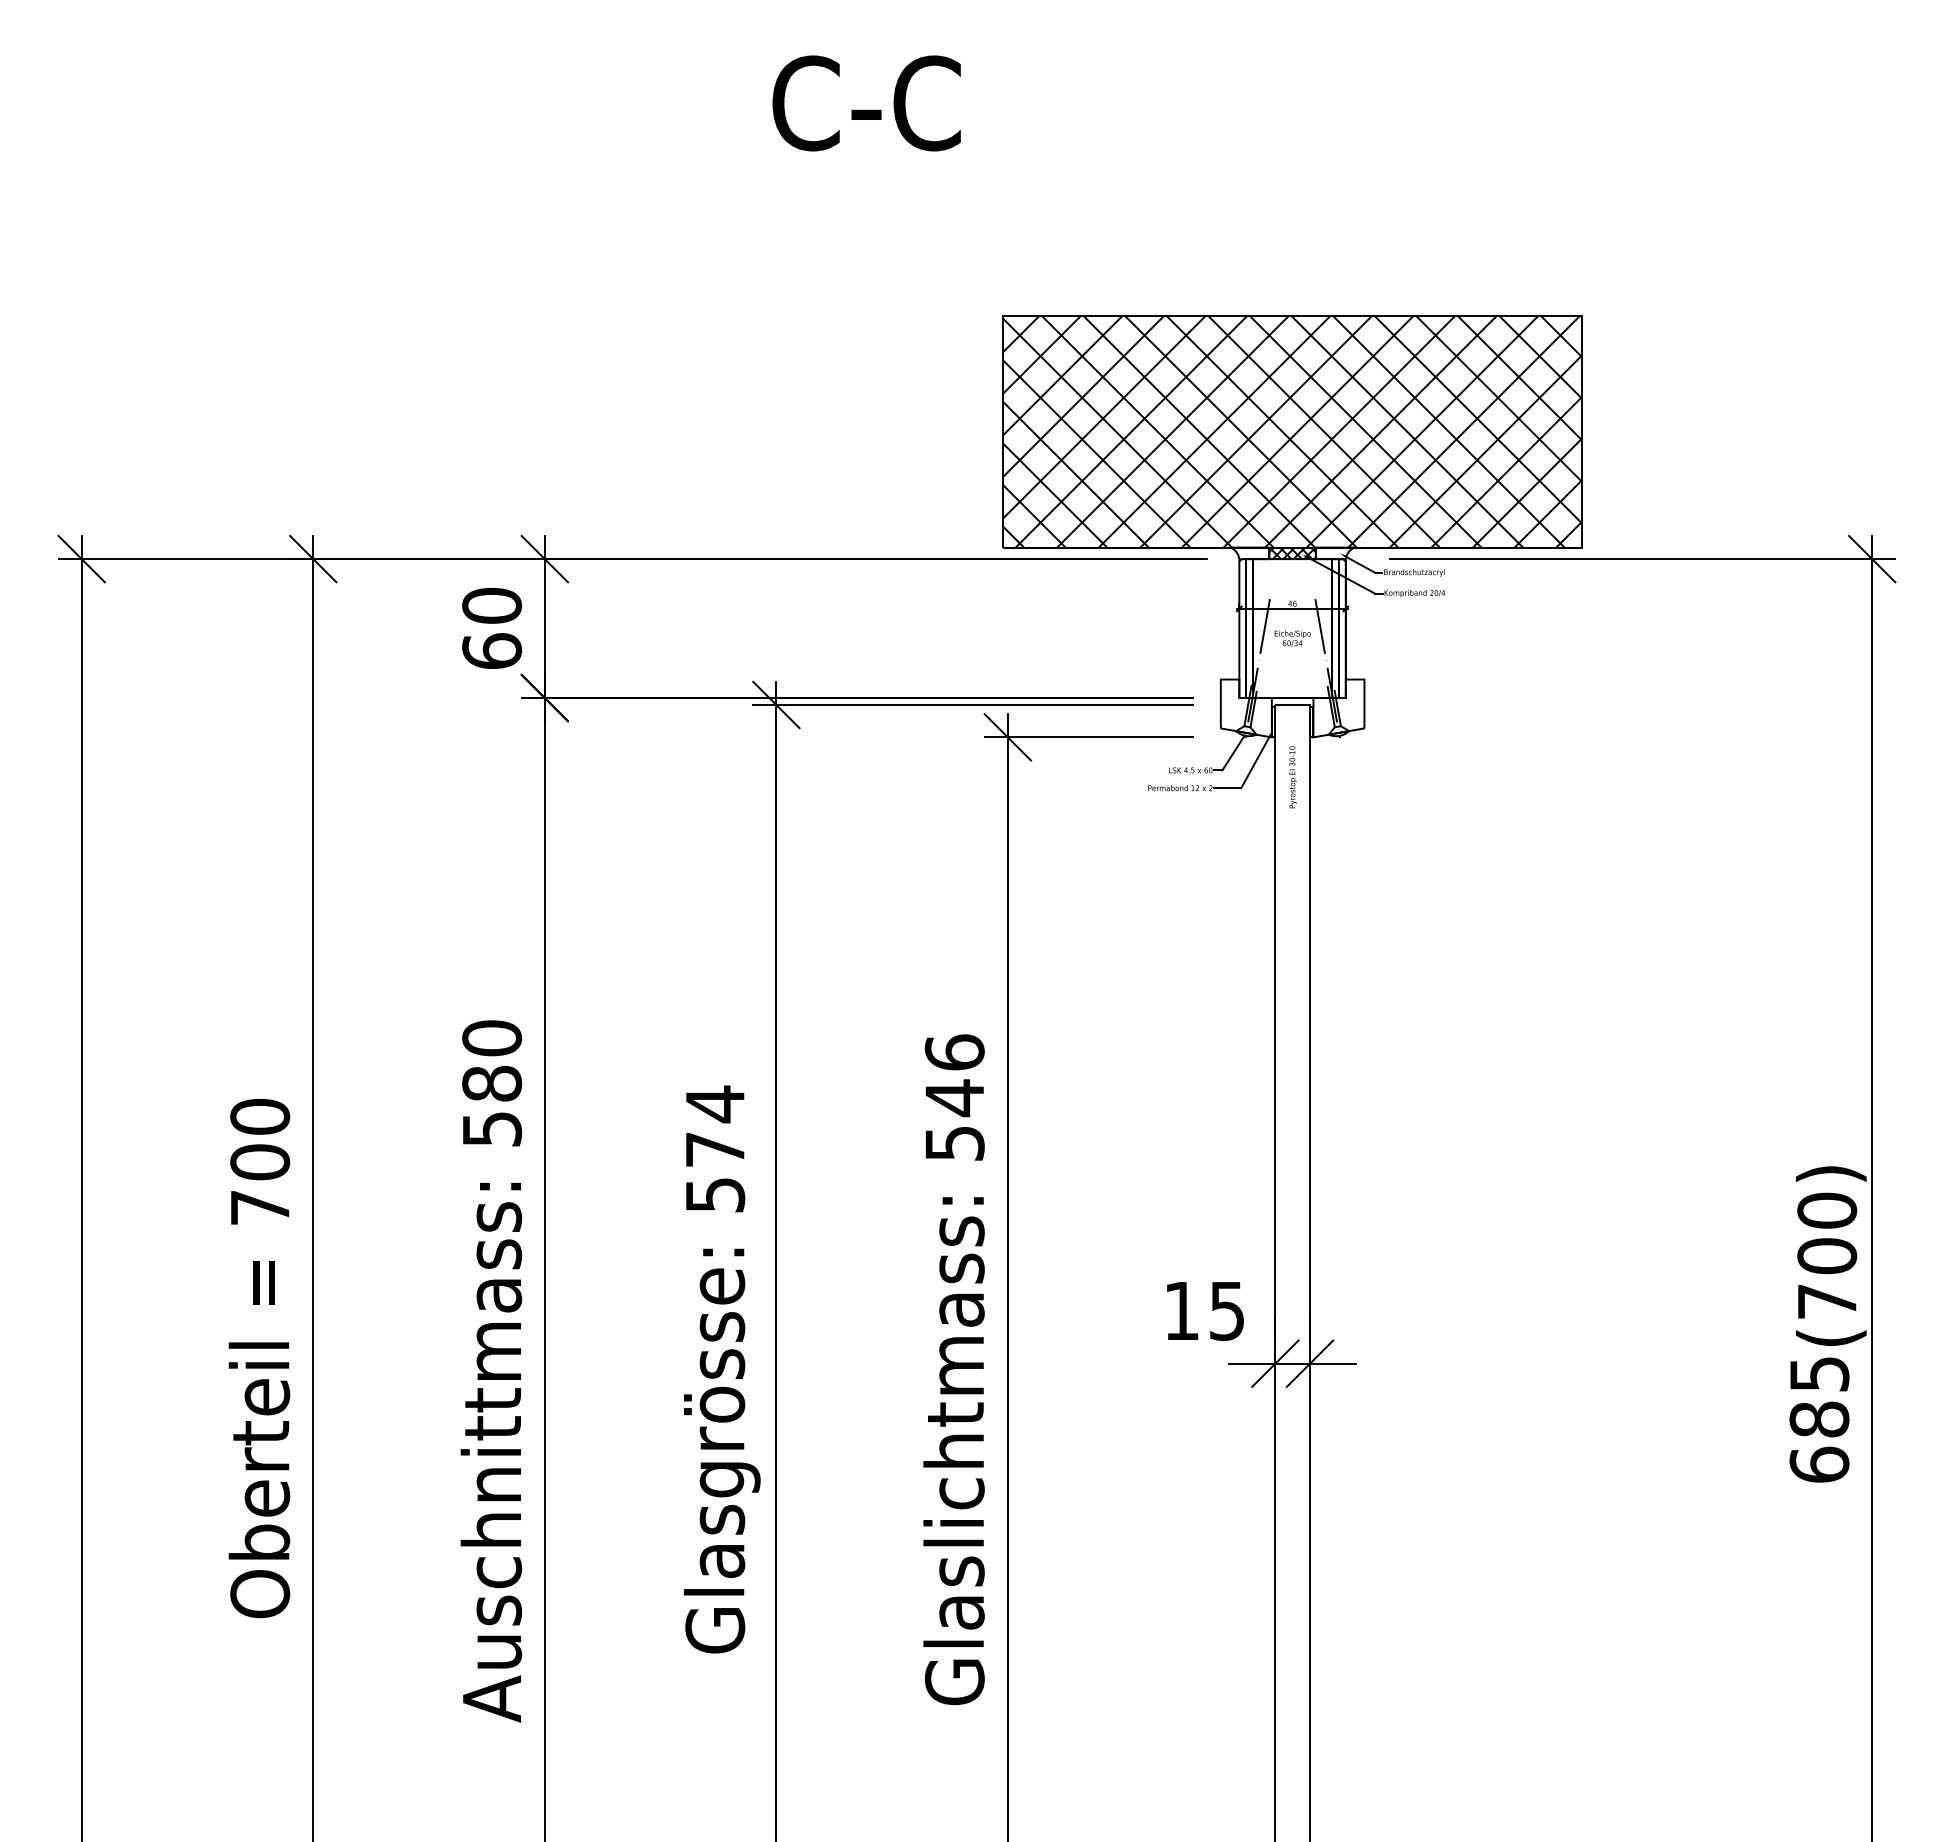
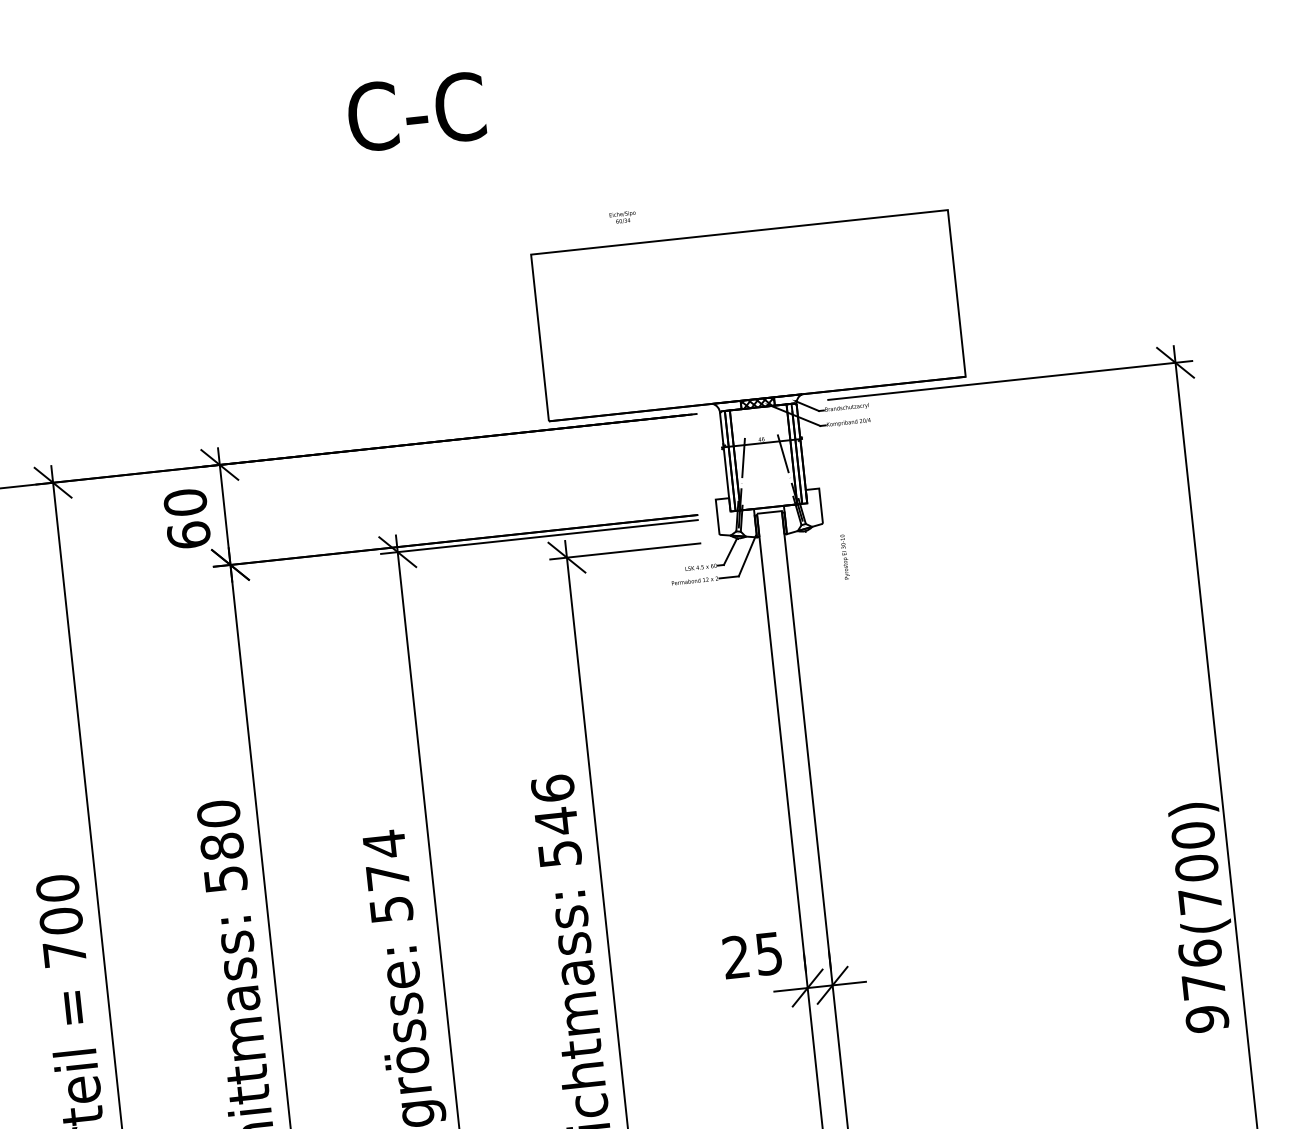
hatch: (1292, 431) -> (748, 315), removed
text: (1292, 638) -> (622, 217), moved
text: (1292, 777) -> (844, 557), moved
text: (1181, 1310) -> (736, 956), 15 -> 25
text: (1819, 1419) -> (1203, 986), 685 -> 976

